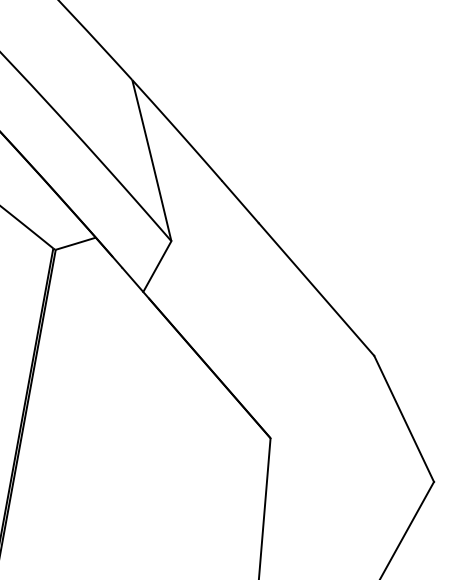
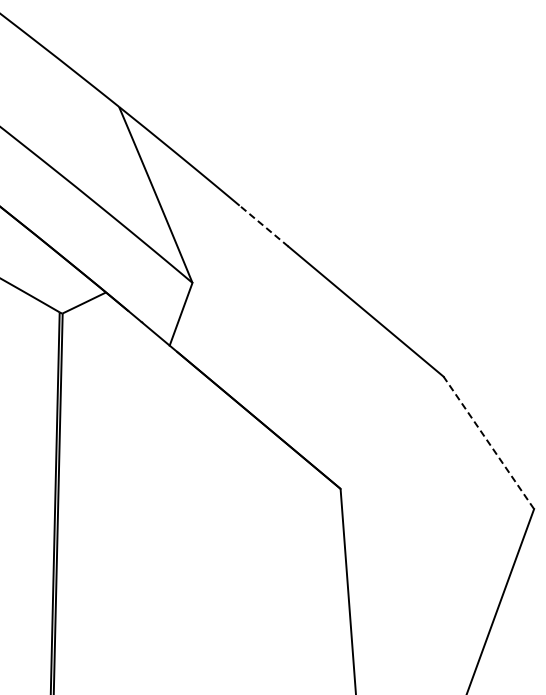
line: (240, 202) -> (264, 226), solid -> dashed
line: (403, 418) -> (488, 442), solid -> dashed

